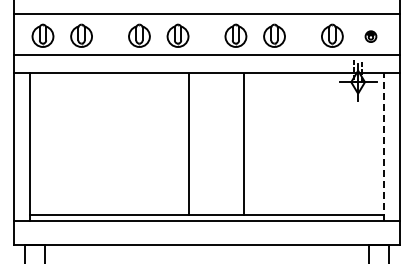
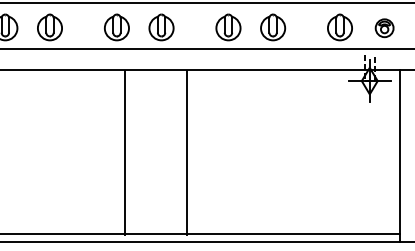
part: (370, 36) -> (384, 28), size x1.43
line: (188, 144) -> (125, 153), moved
line: (244, 144) -> (187, 153), moved
line: (383, 146) -> (399, 155), dashed -> solid

